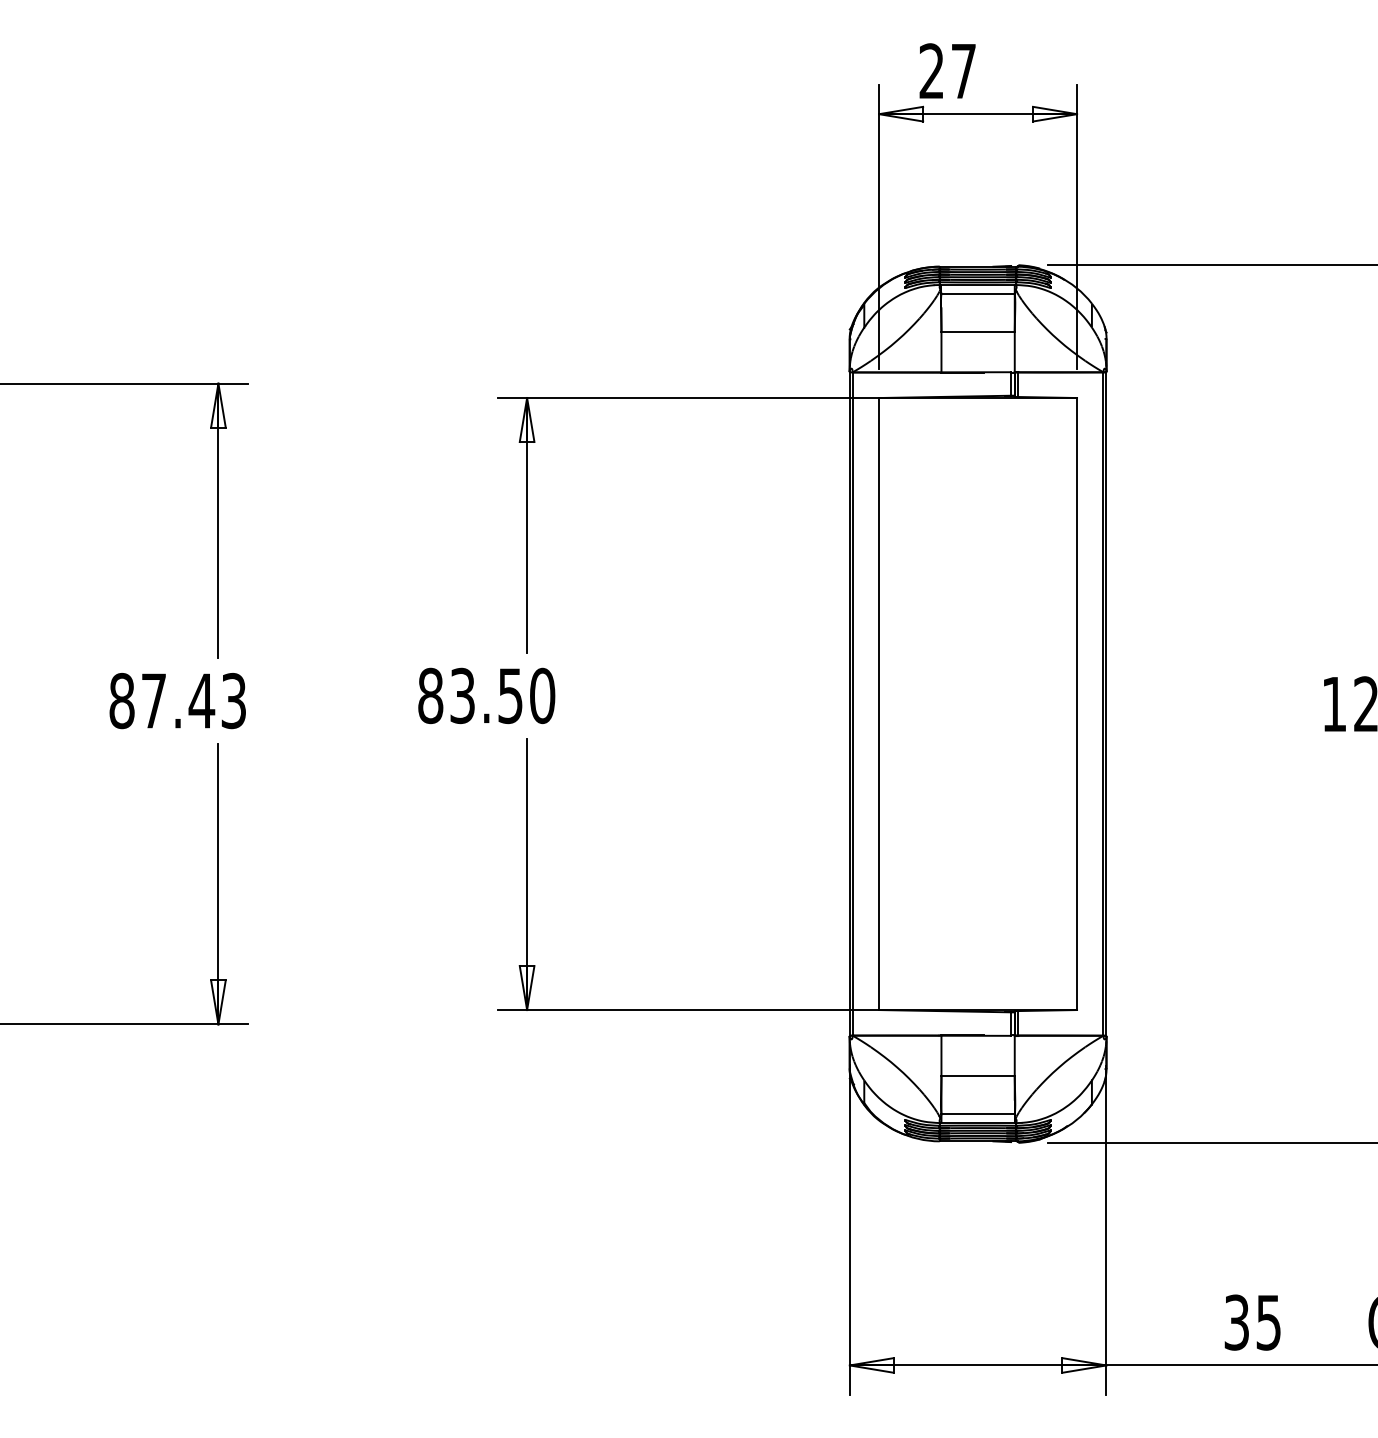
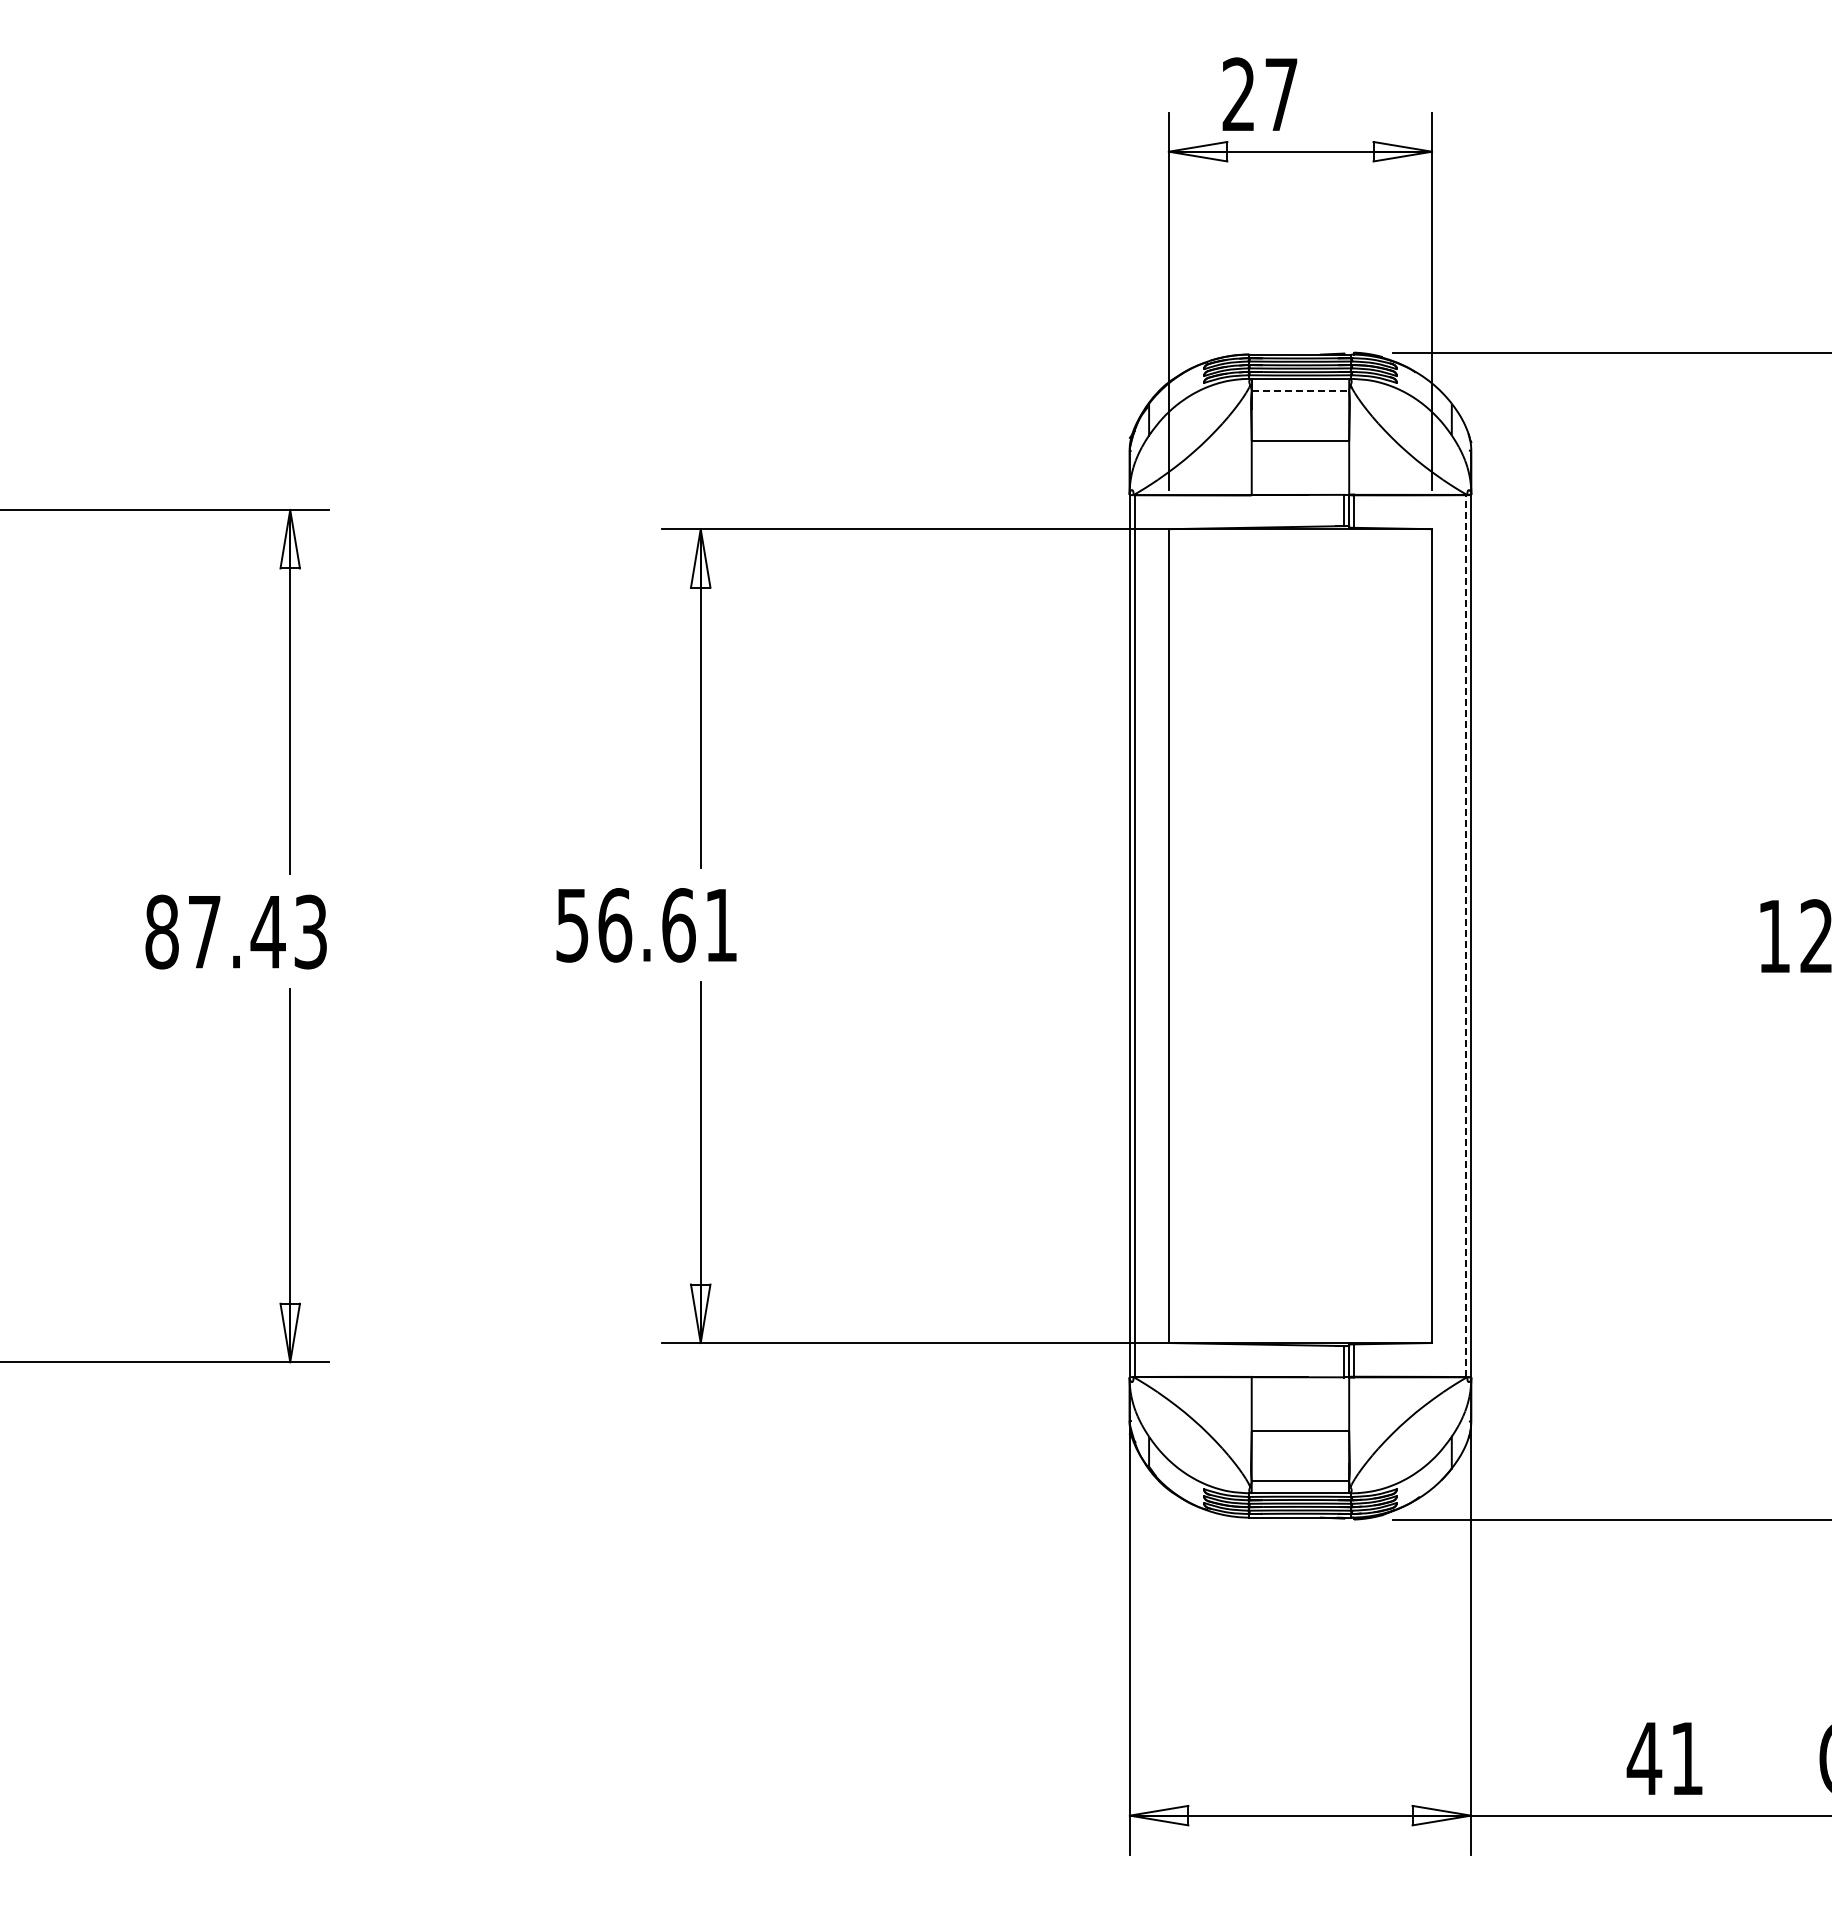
line: (978, 293) -> (1300, 390), solid -> dashed
text: (487, 696) -> (647, 925), 83.50 -> 56.61
line: (1102, 703) -> (1466, 935), solid -> dashed
text: (1251, 1322) -> (1664, 1758), 35 -> 41

